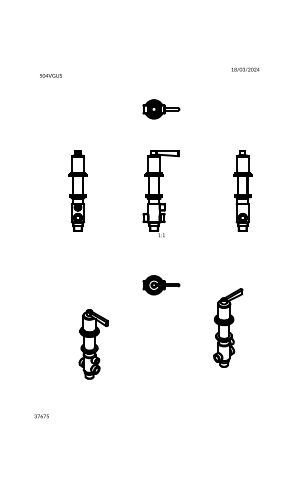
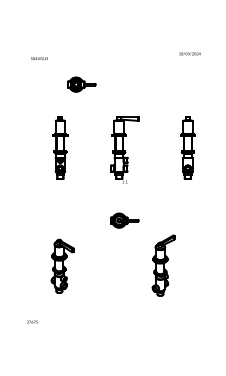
part: (160, 109) -> (81, 84), moved
part: (228, 327) -> (163, 265), moved
part: (93, 343) -> (62, 265), moved

